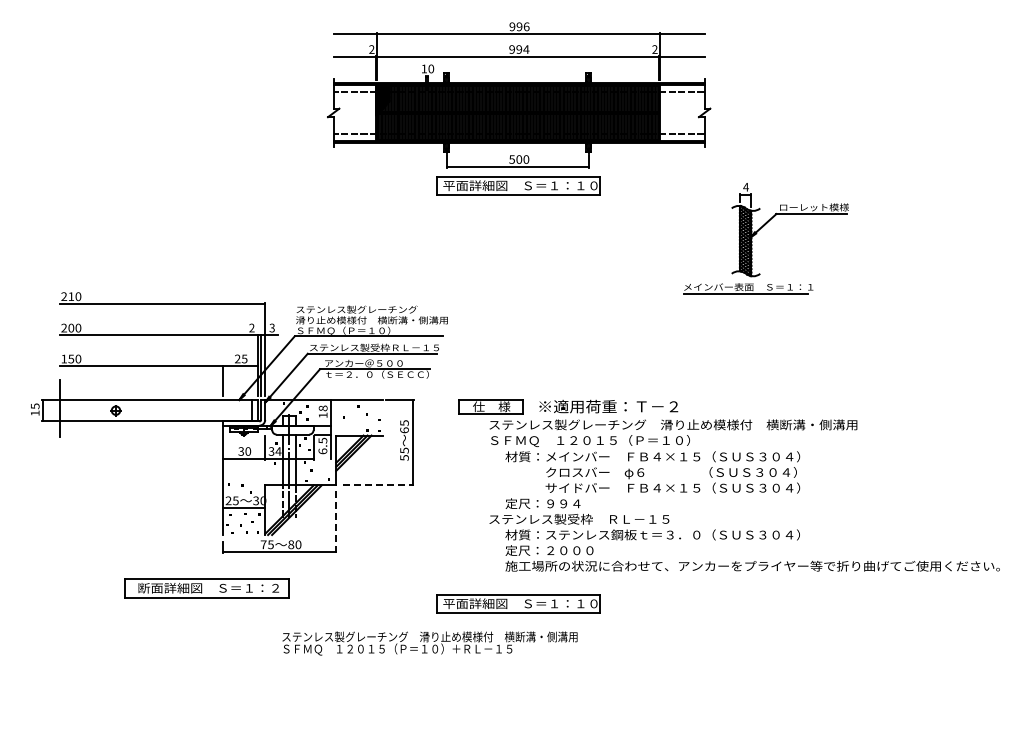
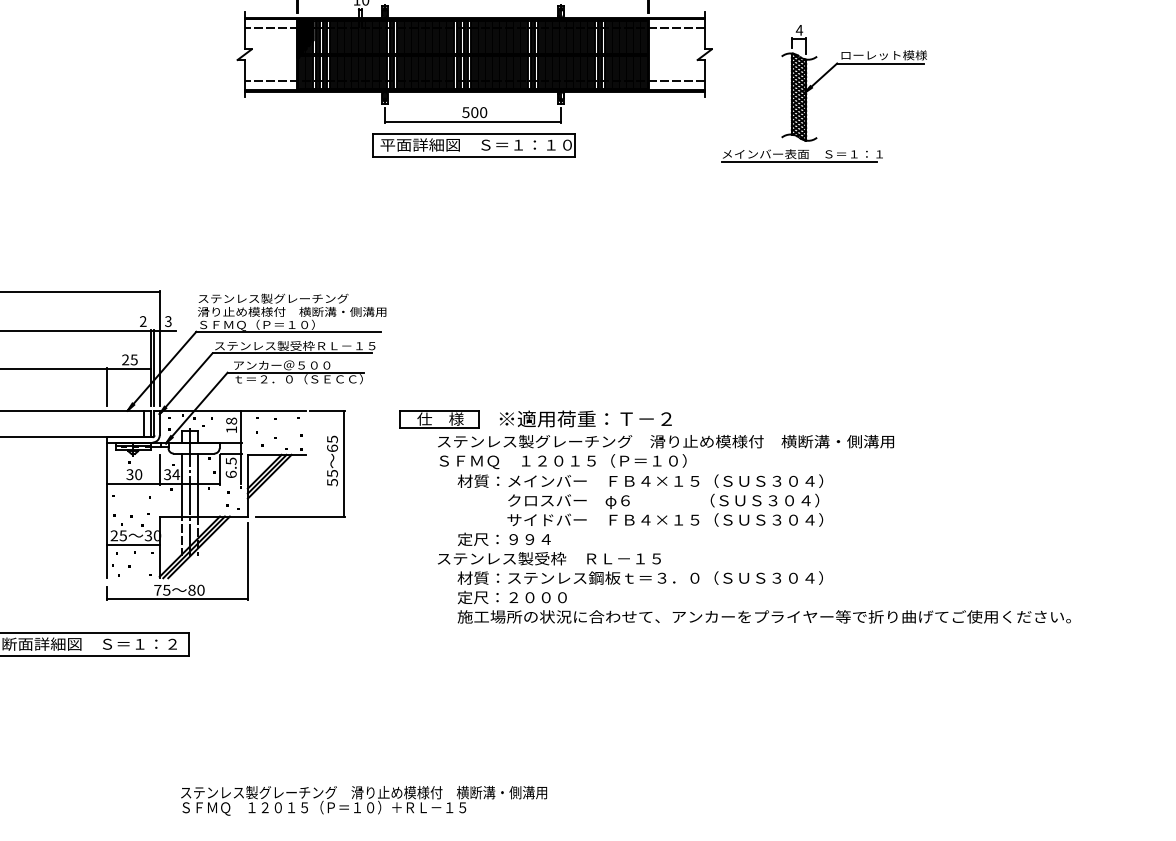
part: (757, 233) -> (813, 87), moved
line: (378, 485) -> (300, 516), dashed -> solid
line: (336, 522) -> (248, 562), dashed -> solid
part: (518, 603) -> (473, 663), removed
text: (429, 643) -> (363, 800), moved

